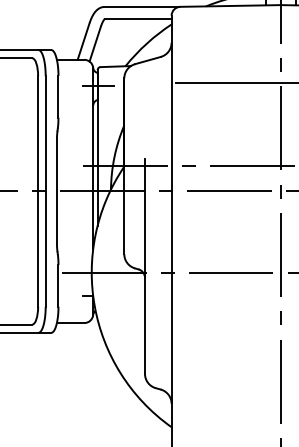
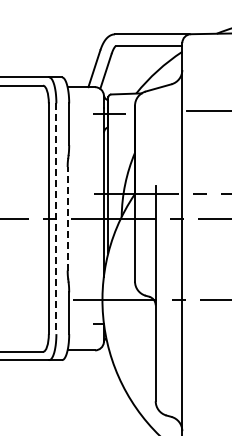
line: (45, 191) -> (56, 218), solid -> dashed
line: (56, 191) -> (67, 218), solid -> dashed

